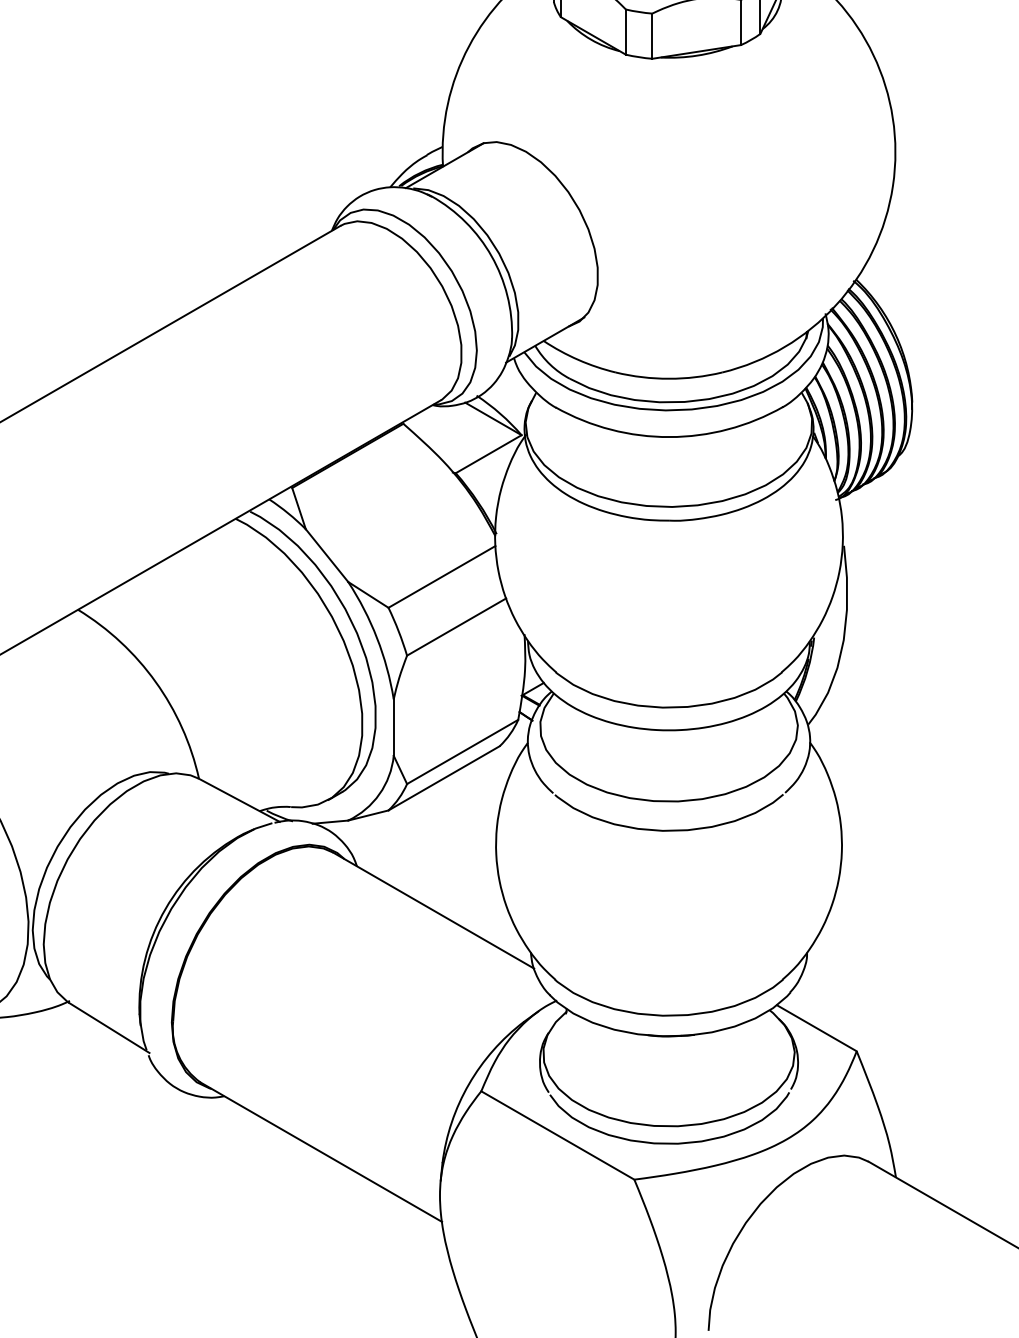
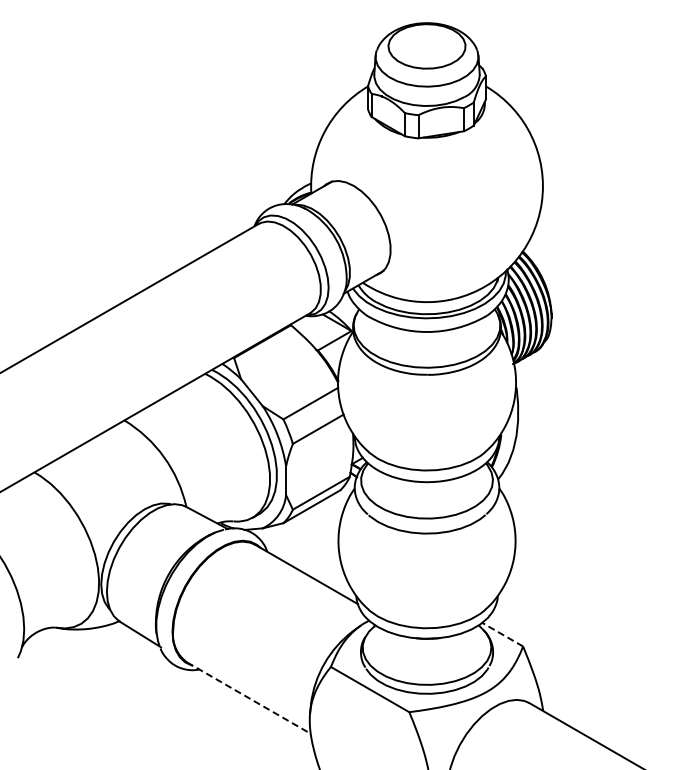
line: (816, 1027) -> (502, 634), solid -> dashed
line: (322, 1152) -> (249, 698), solid -> dashed

